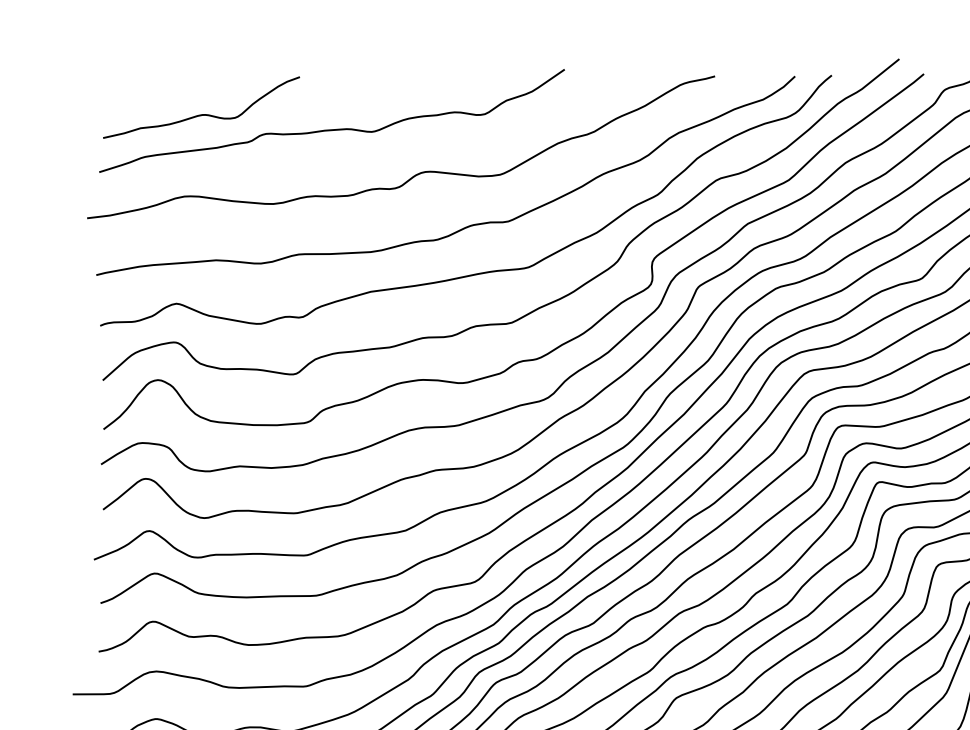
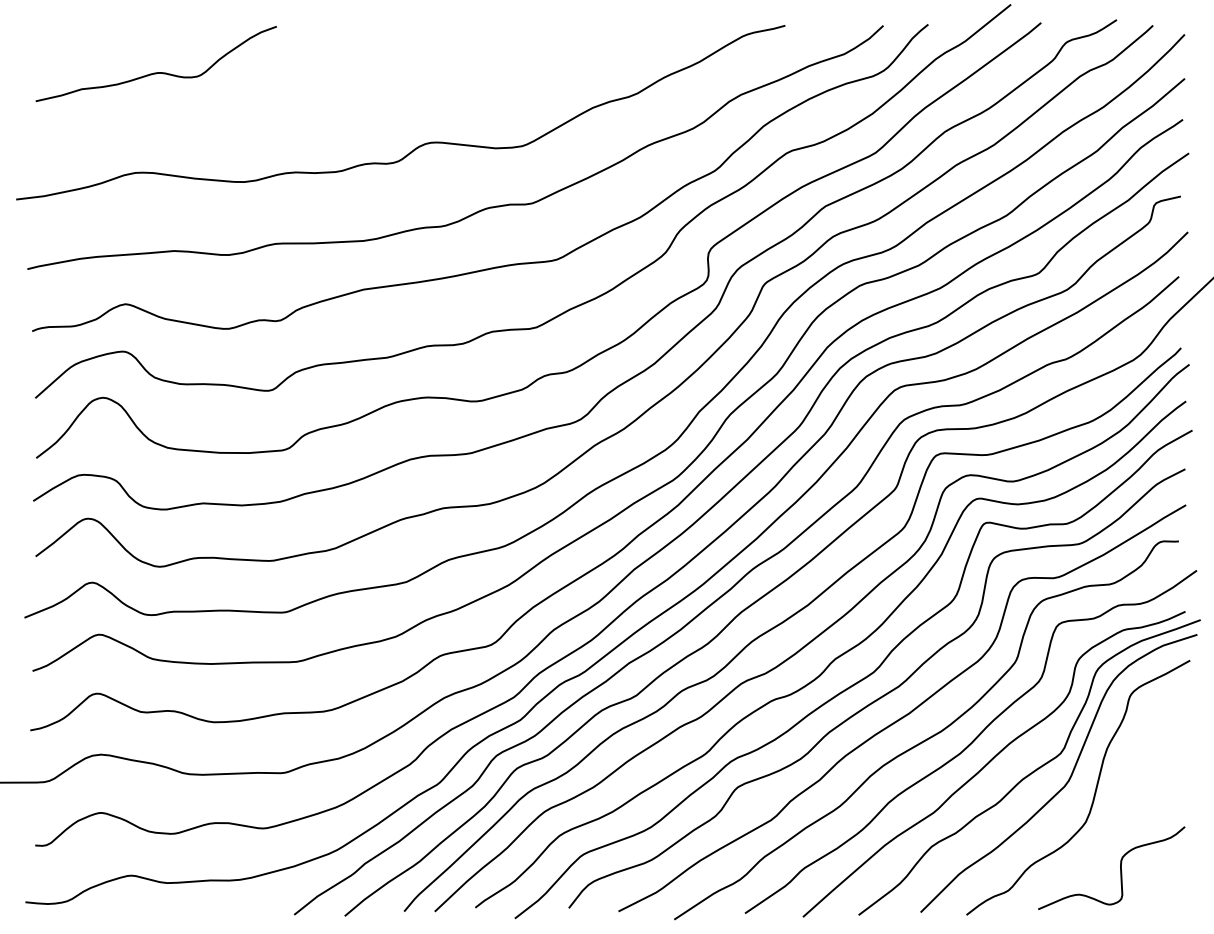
curve: (331, 129) -> (315, 90), removed

